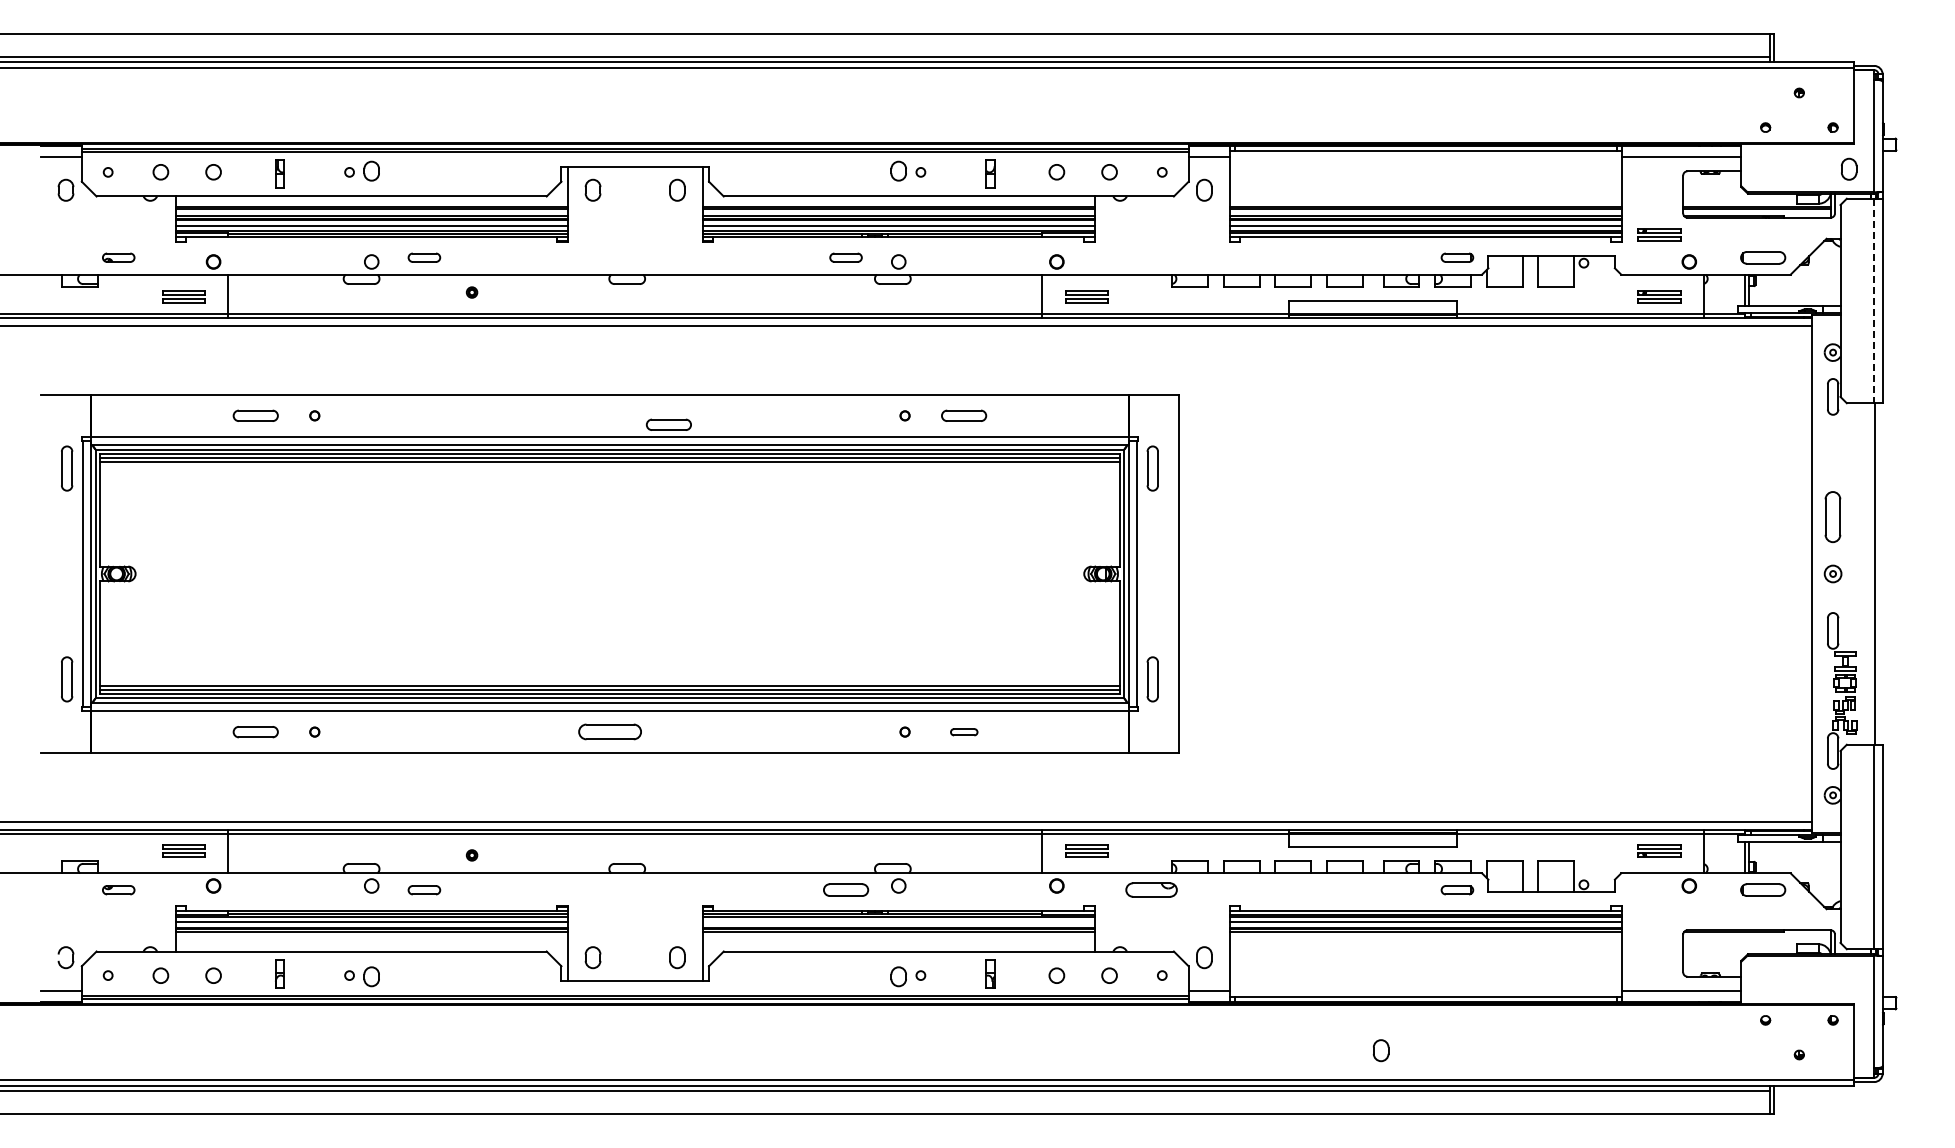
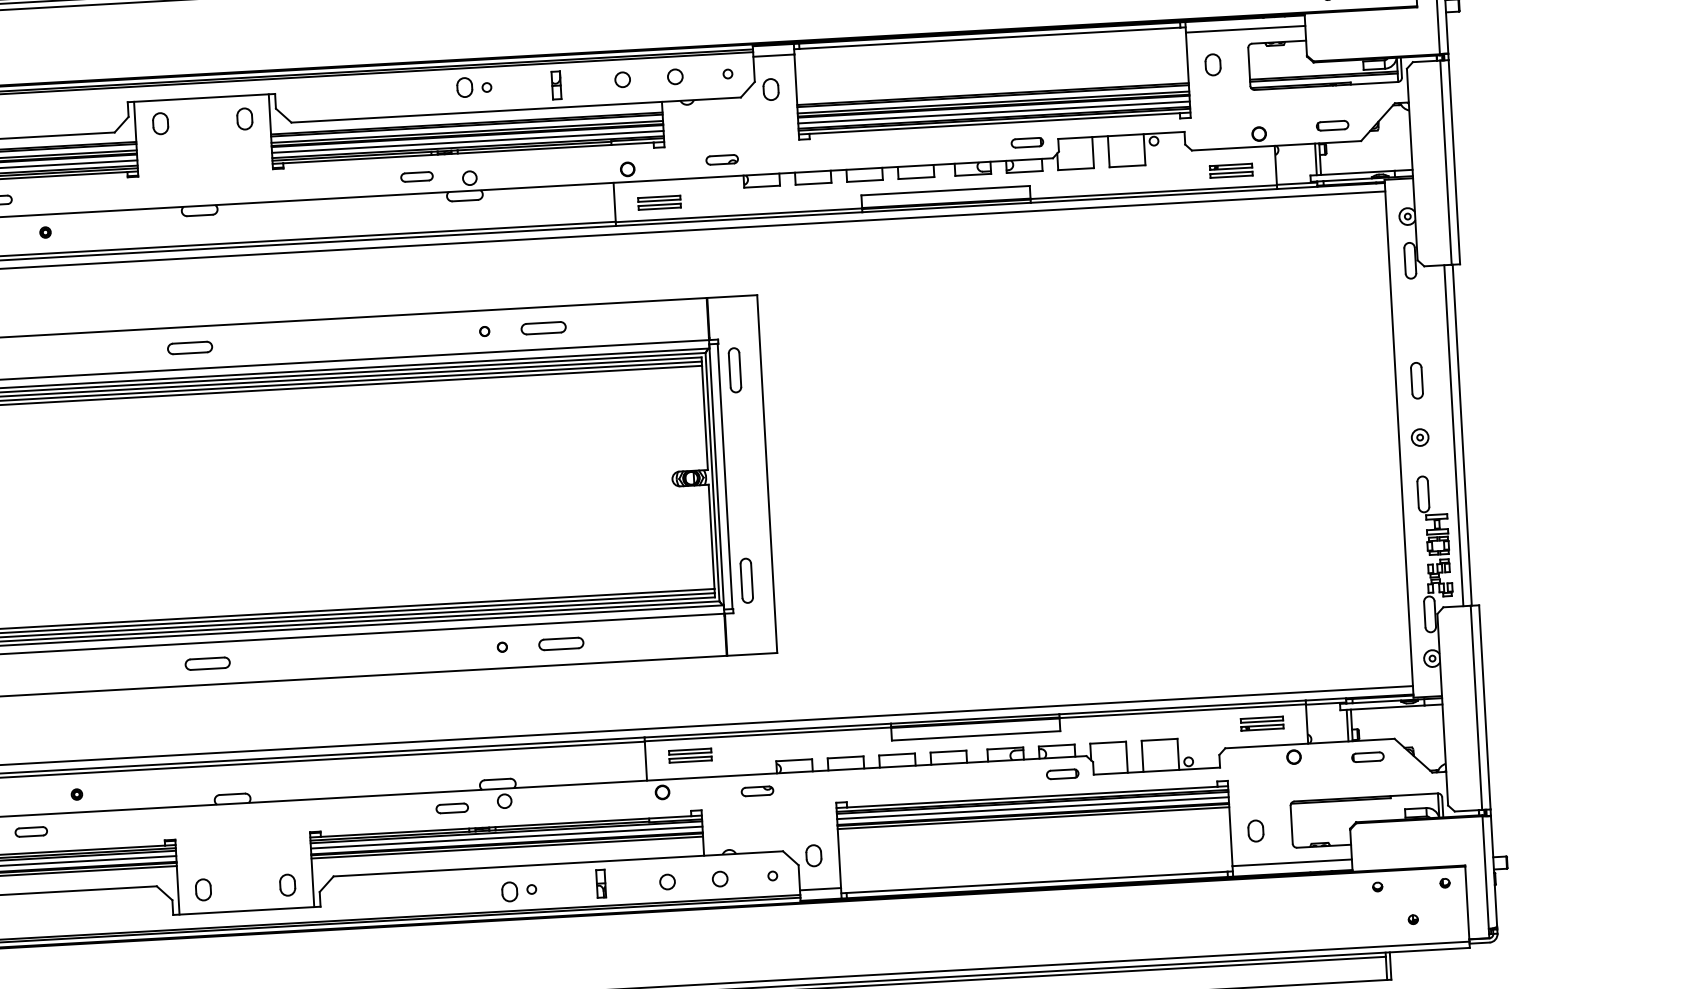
part: (1848, 168) -> (1212, 64), moved
part: (1659, 234) -> (1227, 108), removed
part: (1151, 257) -> (721, 159), added
part: (1762, 257) -> (1332, 125), size x0.71
line: (1874, 301) -> (1446, 163), dashed -> solid
part: (668, 424) -> (189, 347), moved
part: (1833, 516) -> (1417, 380), size x0.71
line: (1866, 573) -> (1453, 435), added
part: (609, 732) -> (207, 664), size x0.71
part: (964, 732) -> (561, 644), size x1.67
part: (845, 890) -> (451, 808), size x0.71
part: (1151, 890) -> (757, 791), size x0.62
part: (1762, 890) -> (1367, 757), size x0.71
line: (898, 922) -> (506, 837), added
part: (1380, 1050) -> (1255, 830), moved

